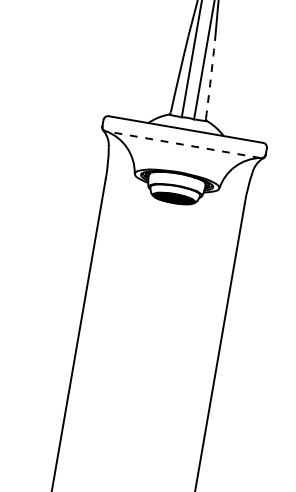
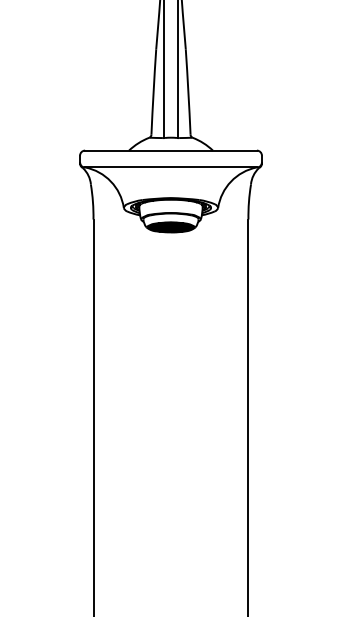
arc: (210, 80) -> (188, 92), dashed -> solid
line: (183, 144) -> (171, 167), dashed -> solid

